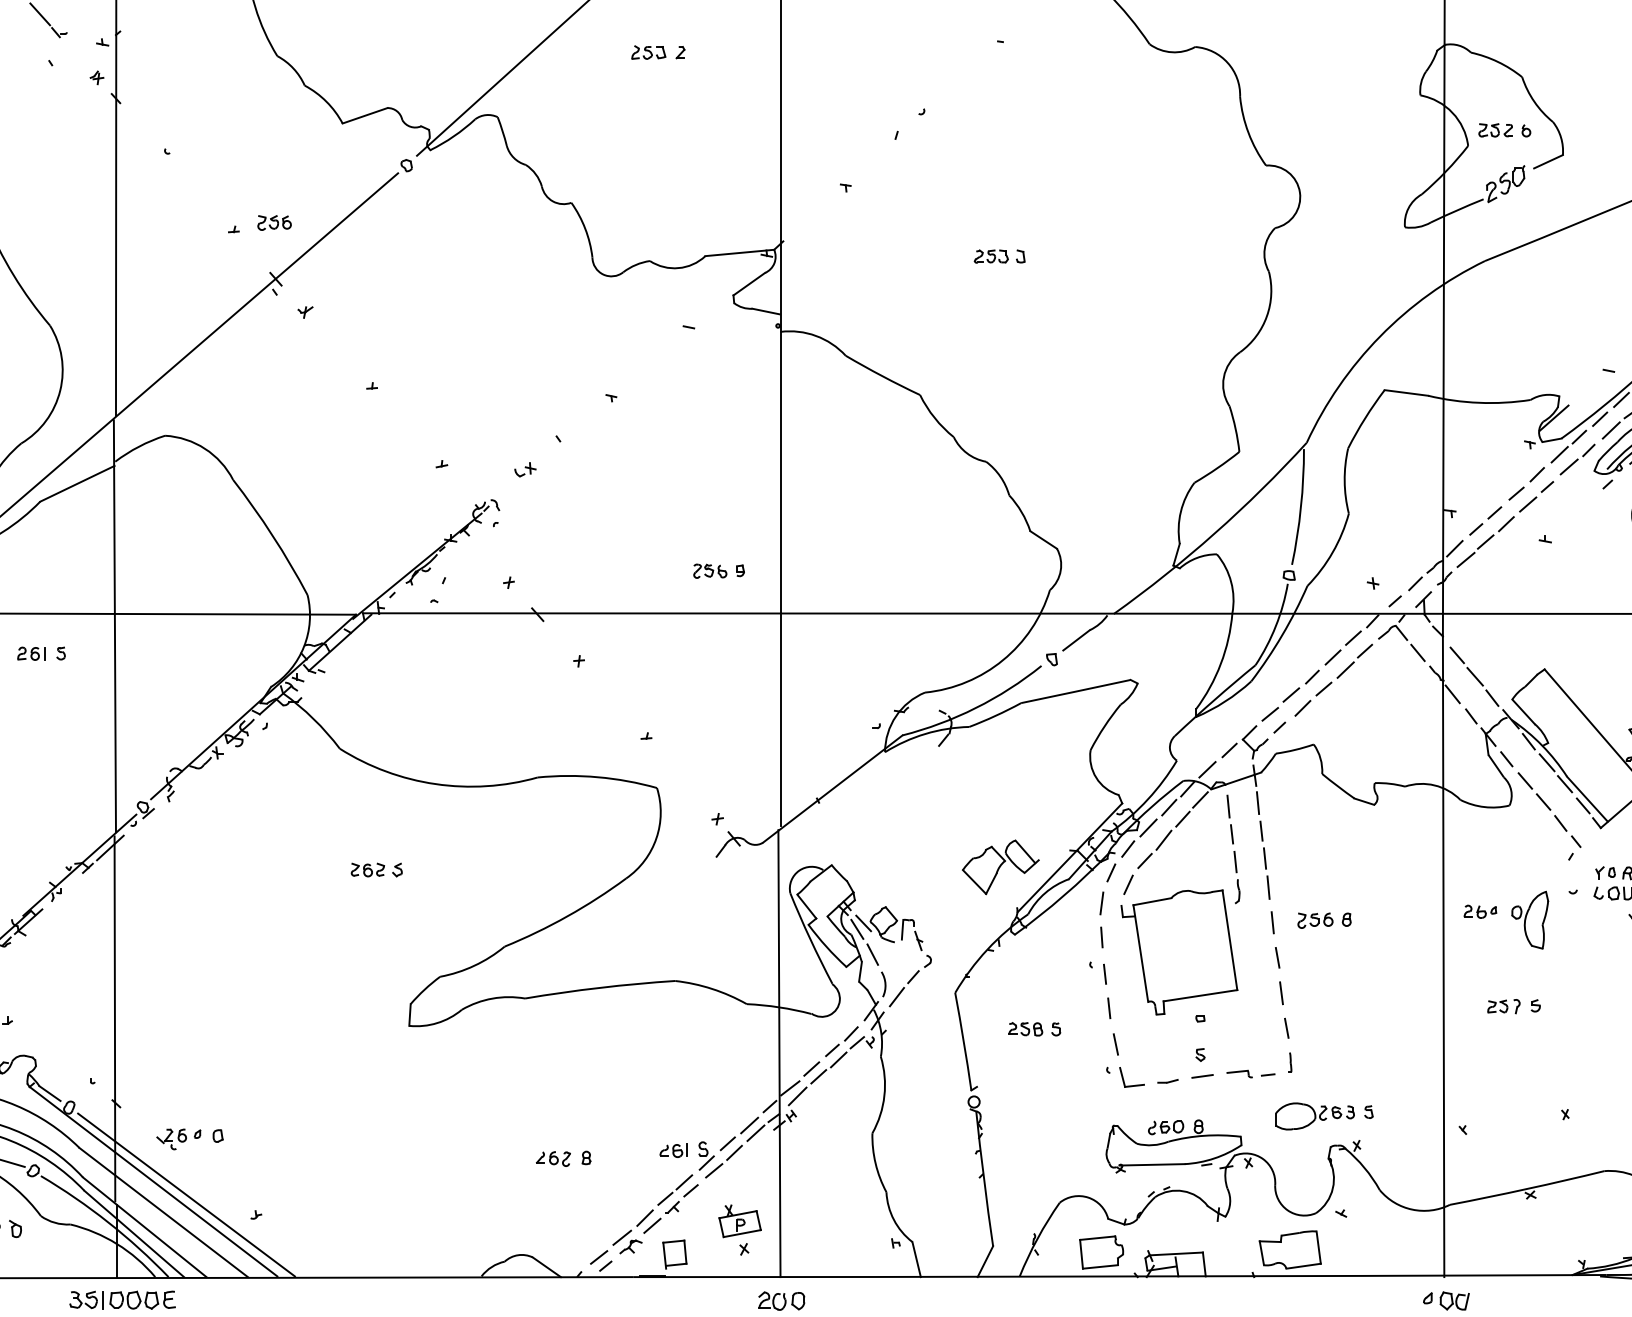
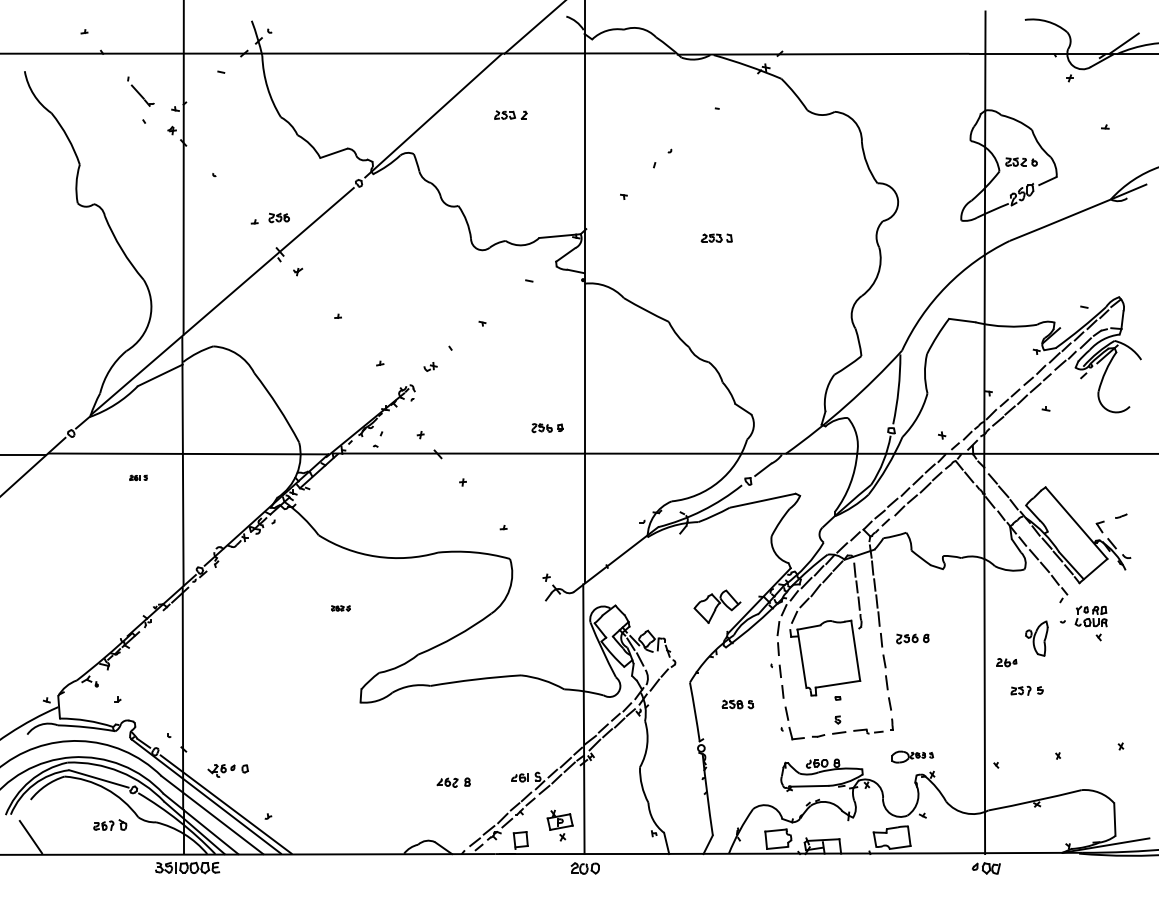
part: (41, 653) -> (138, 477), size x0.6
part: (376, 870) -> (340, 608), size x0.6
part: (1479, 911) -> (1006, 662), moved
part: (1324, 1115) -> (912, 756), size x0.7

